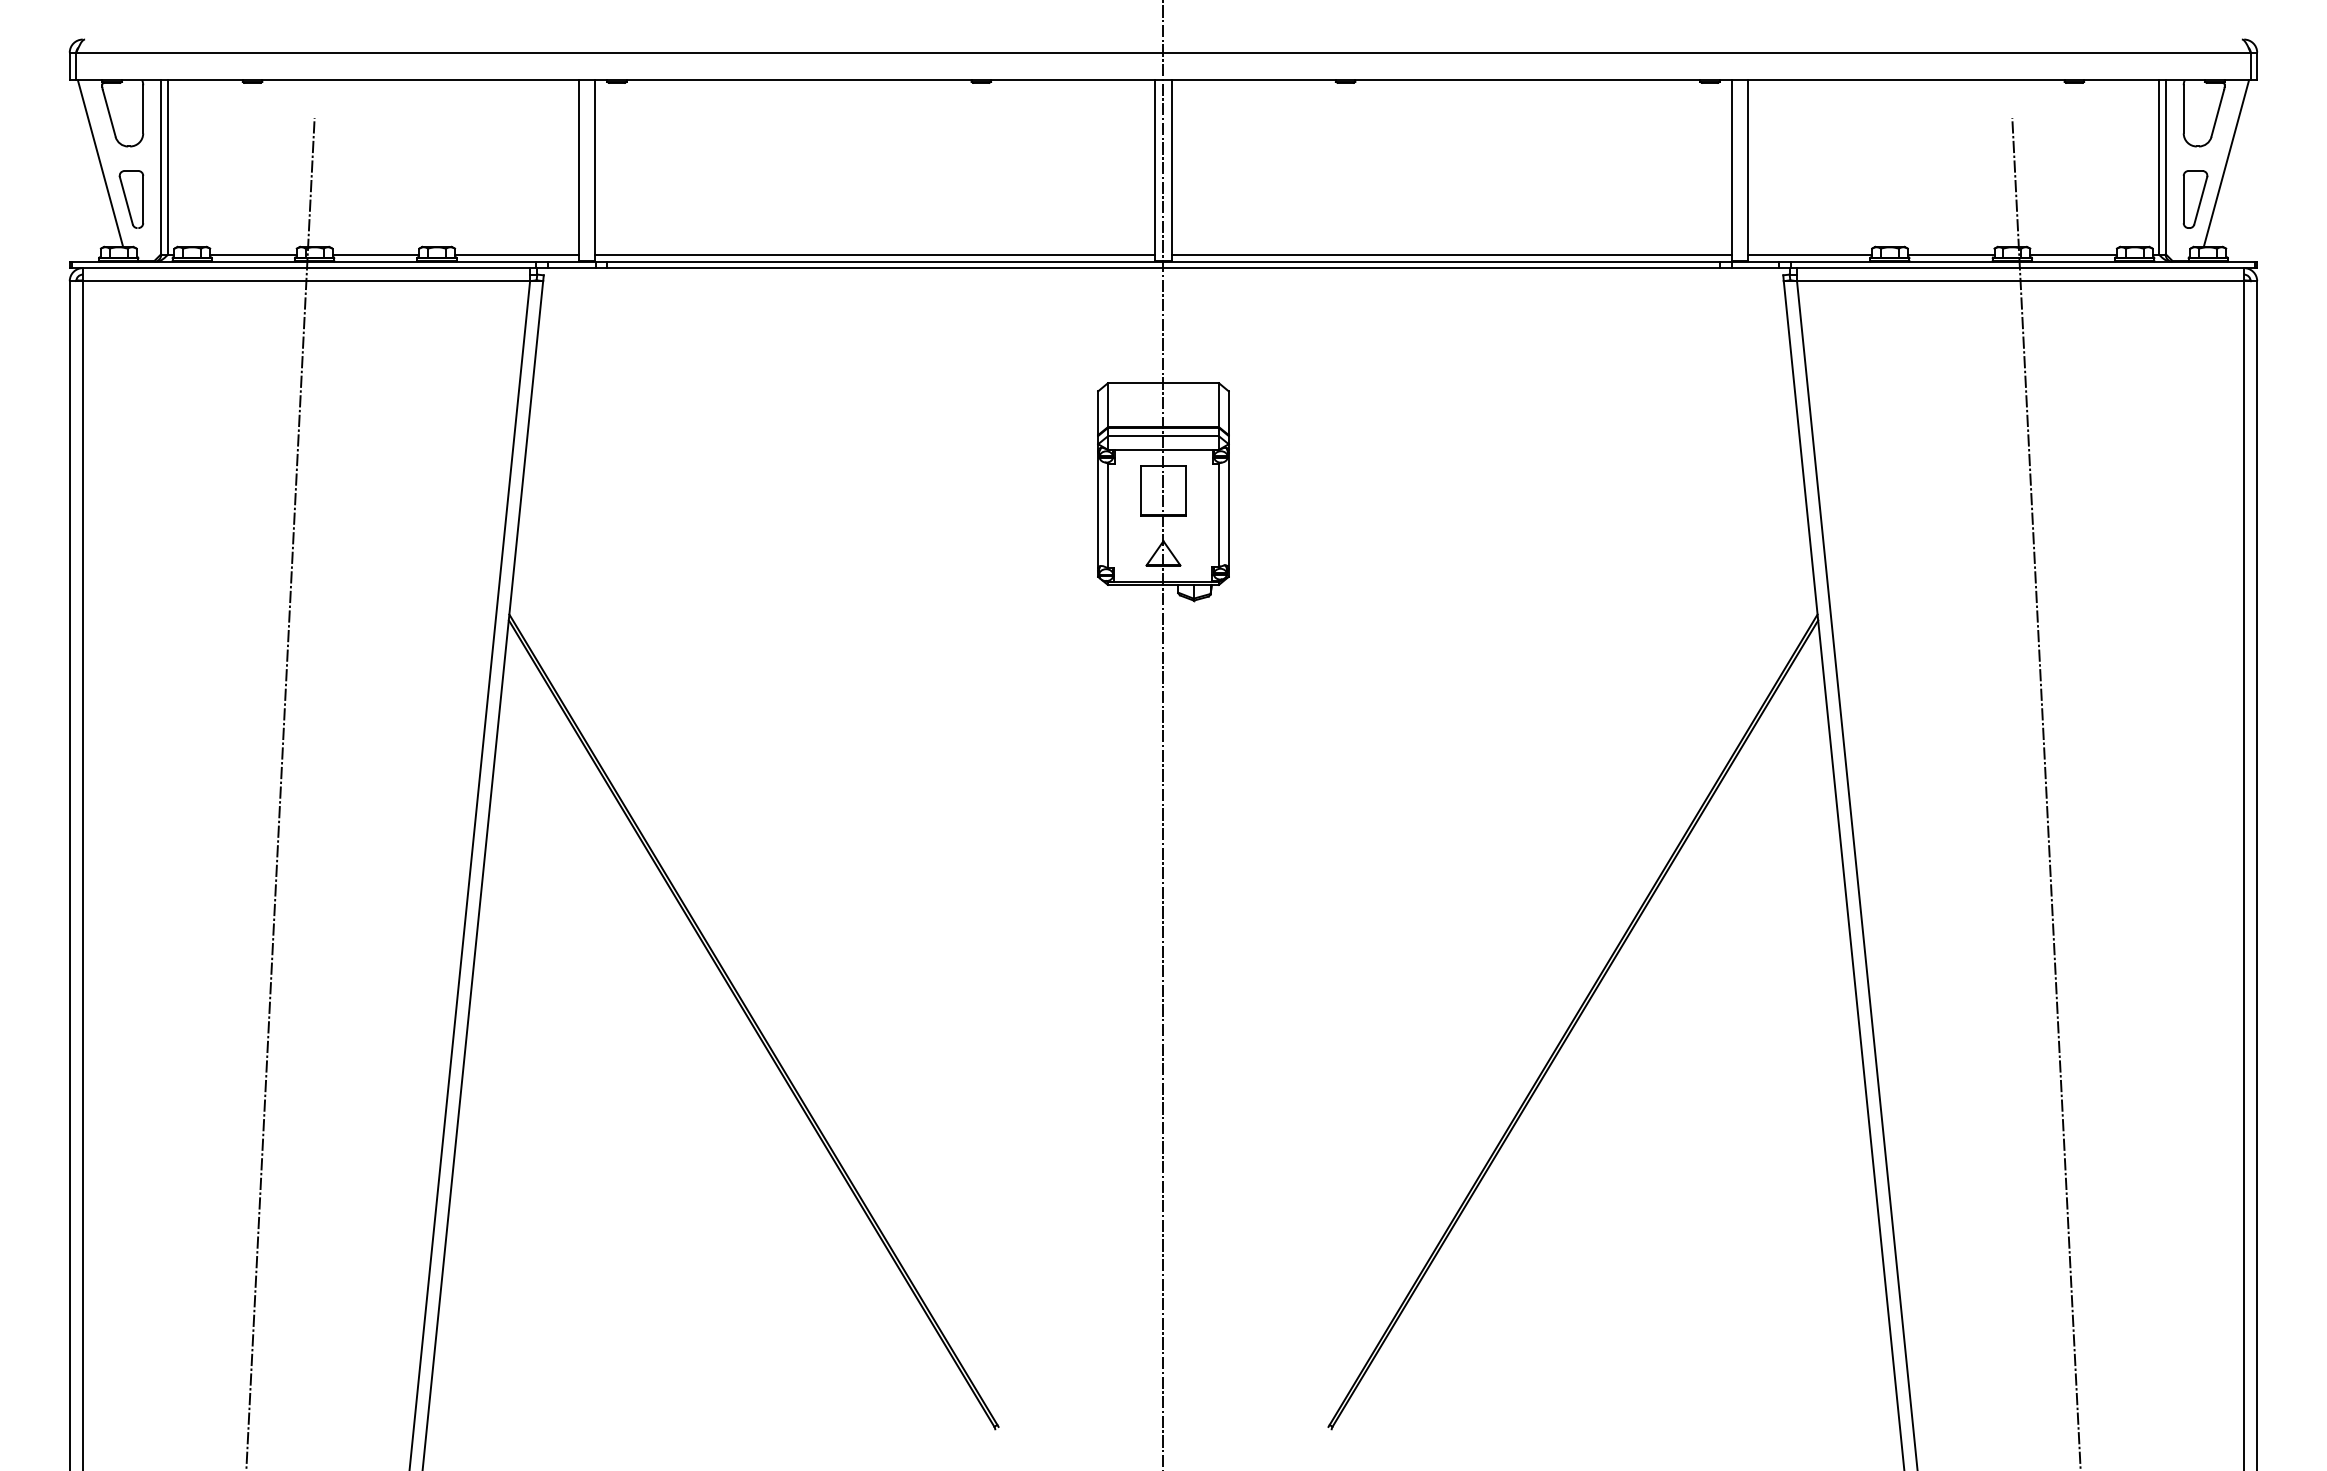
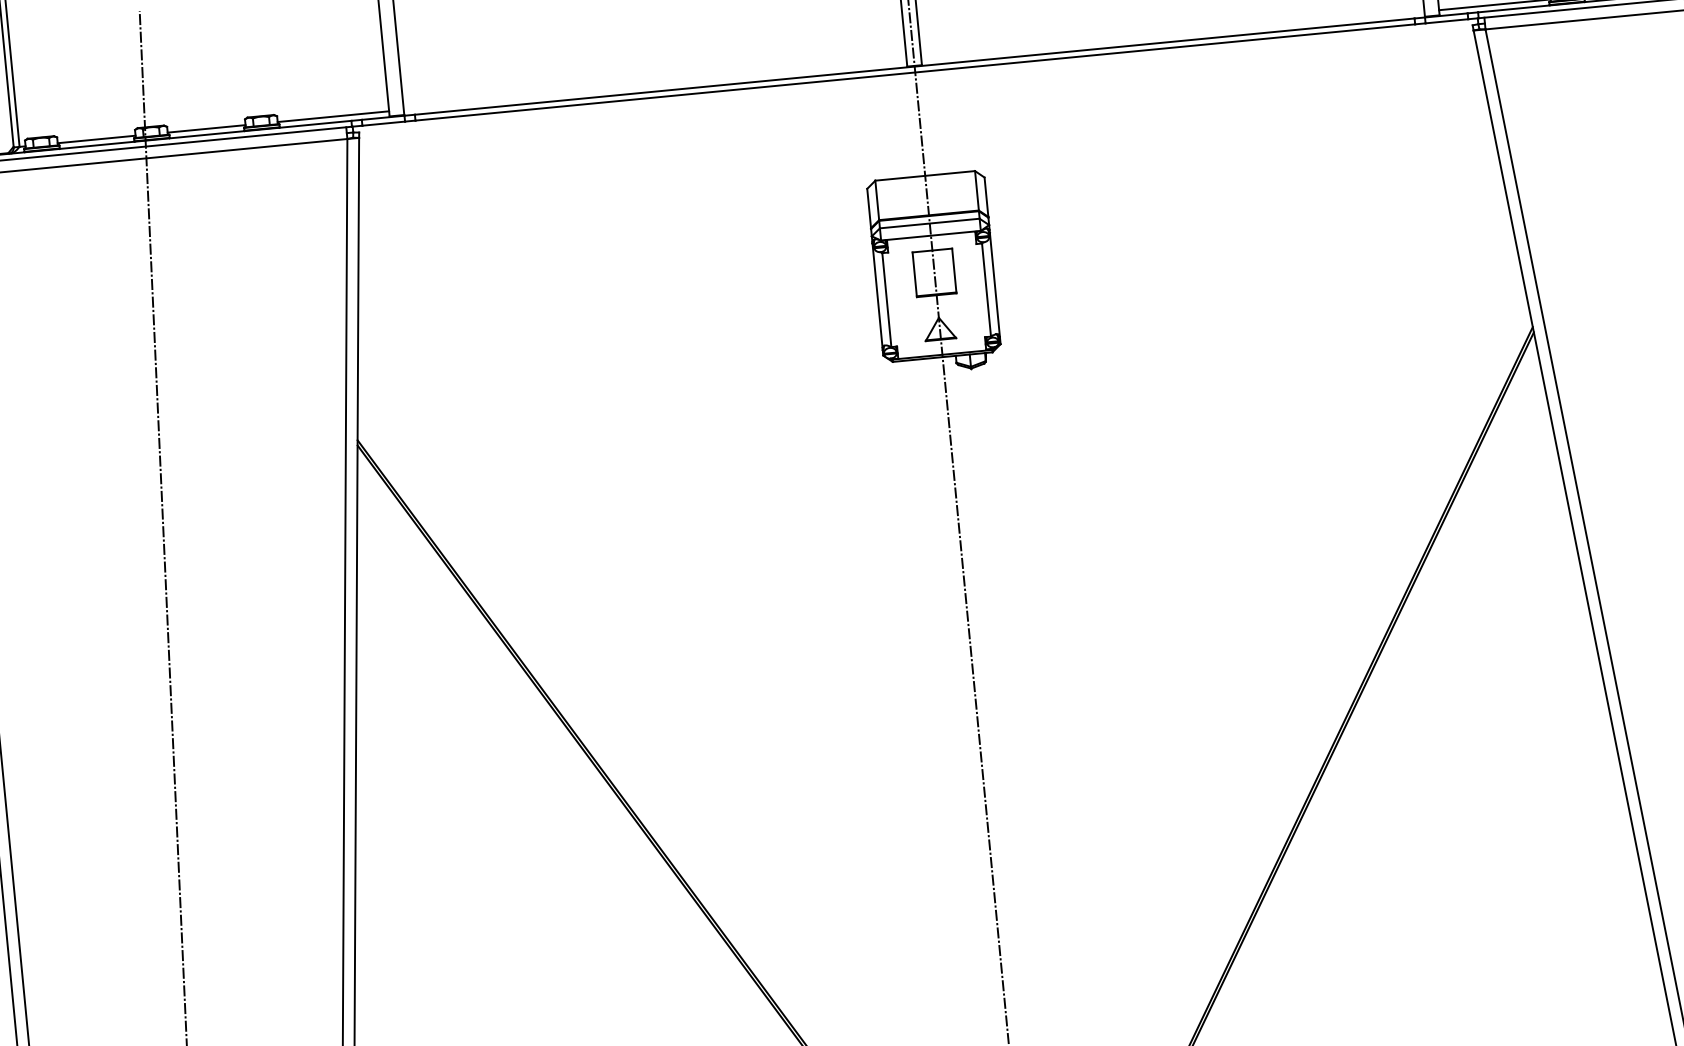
line: (875, 255) -> (655, 86), removed
line: (1451, 255) -> (1172, 36), removed

